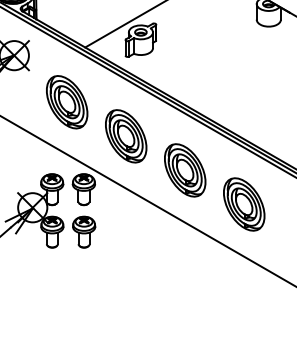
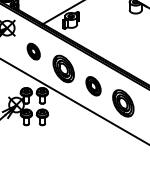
part: (66, 101) -> (33, 51), size x0.6
part: (185, 171) -> (93, 86), size x0.7

